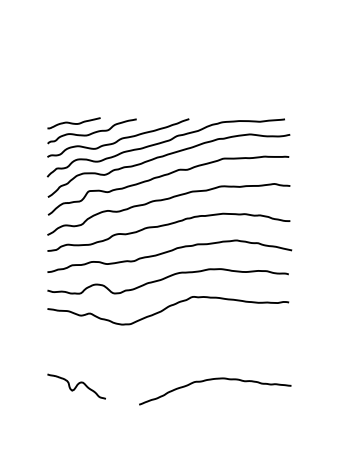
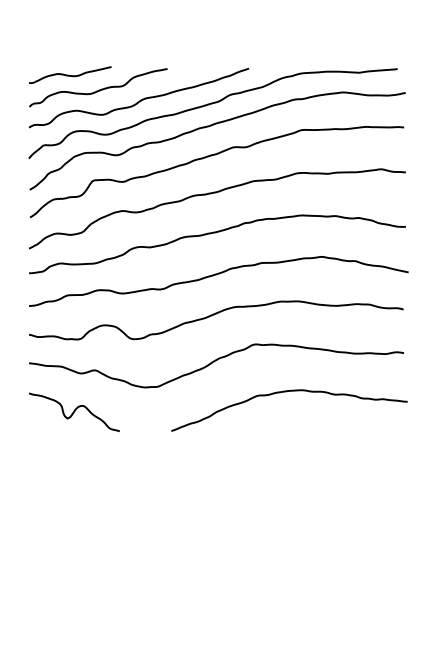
curve: (212, 380) -> (285, 393), moved
curve: (76, 386) -> (74, 412), moved

